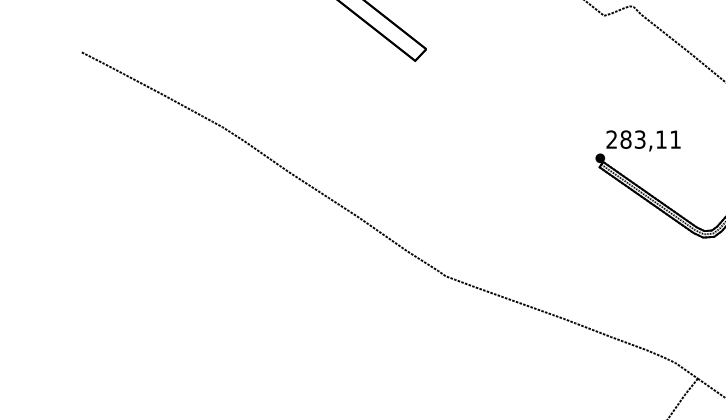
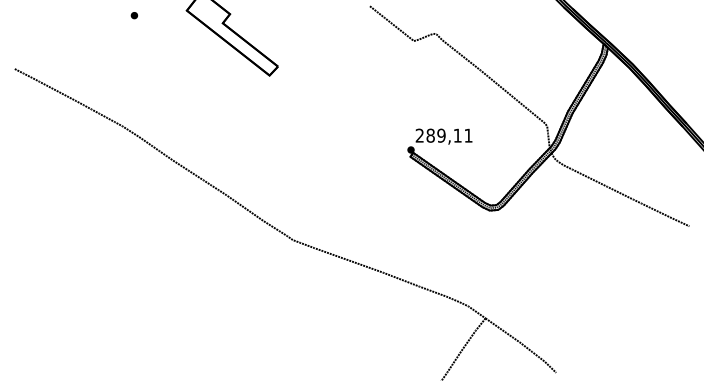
text: (640, 139) -> (441, 135), 283,11 -> 289,11

